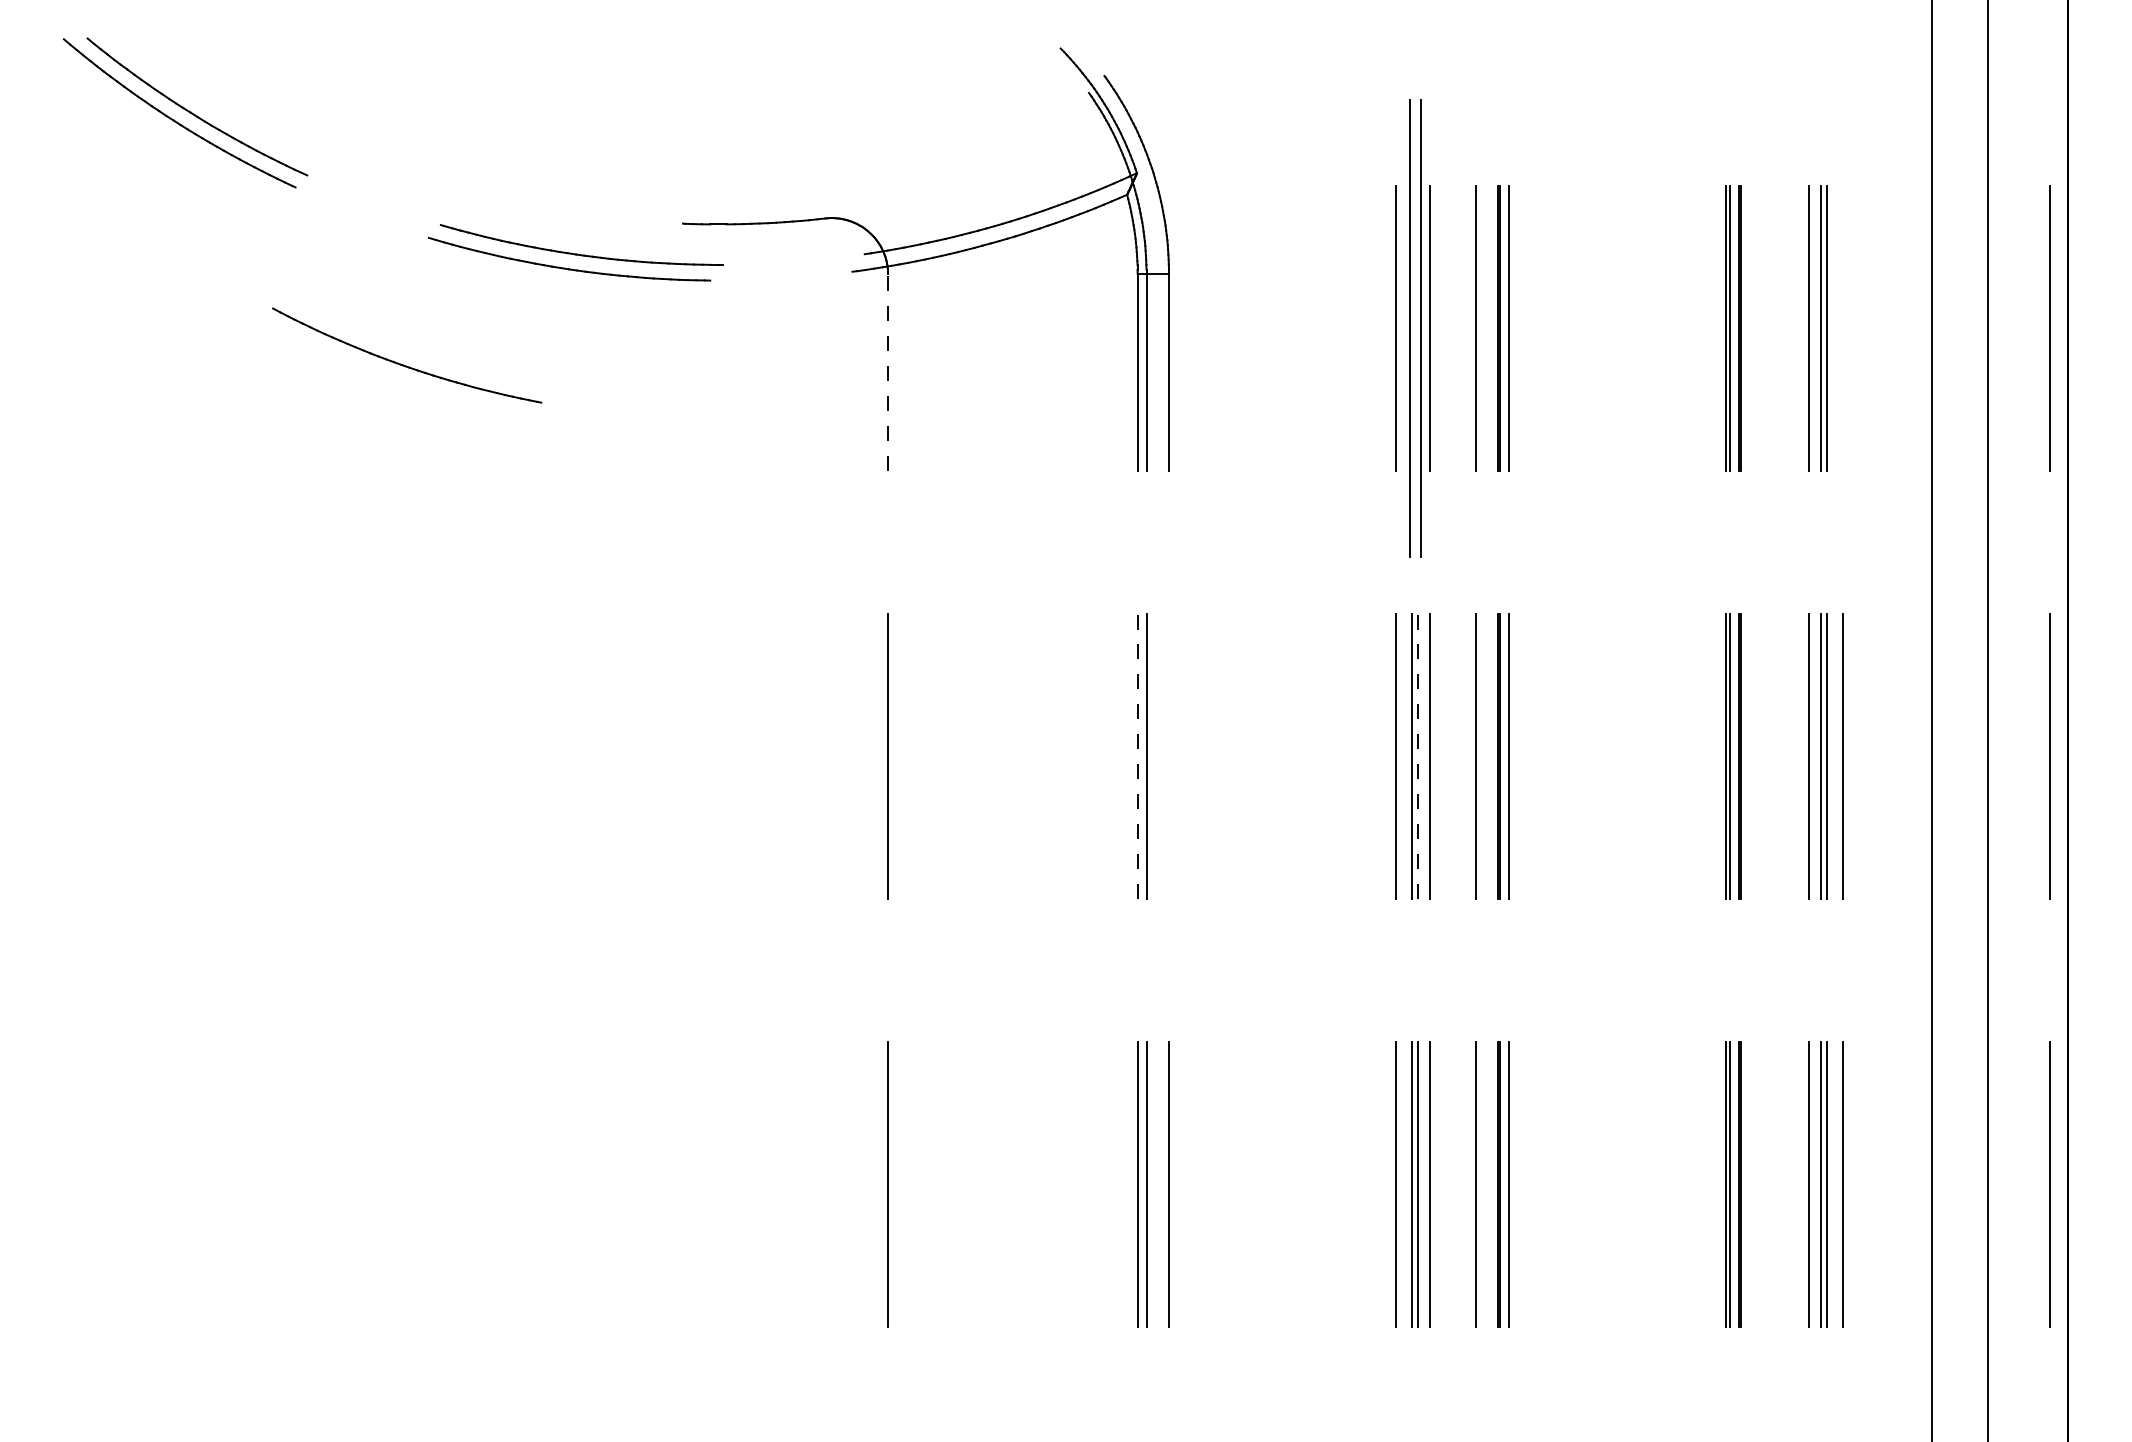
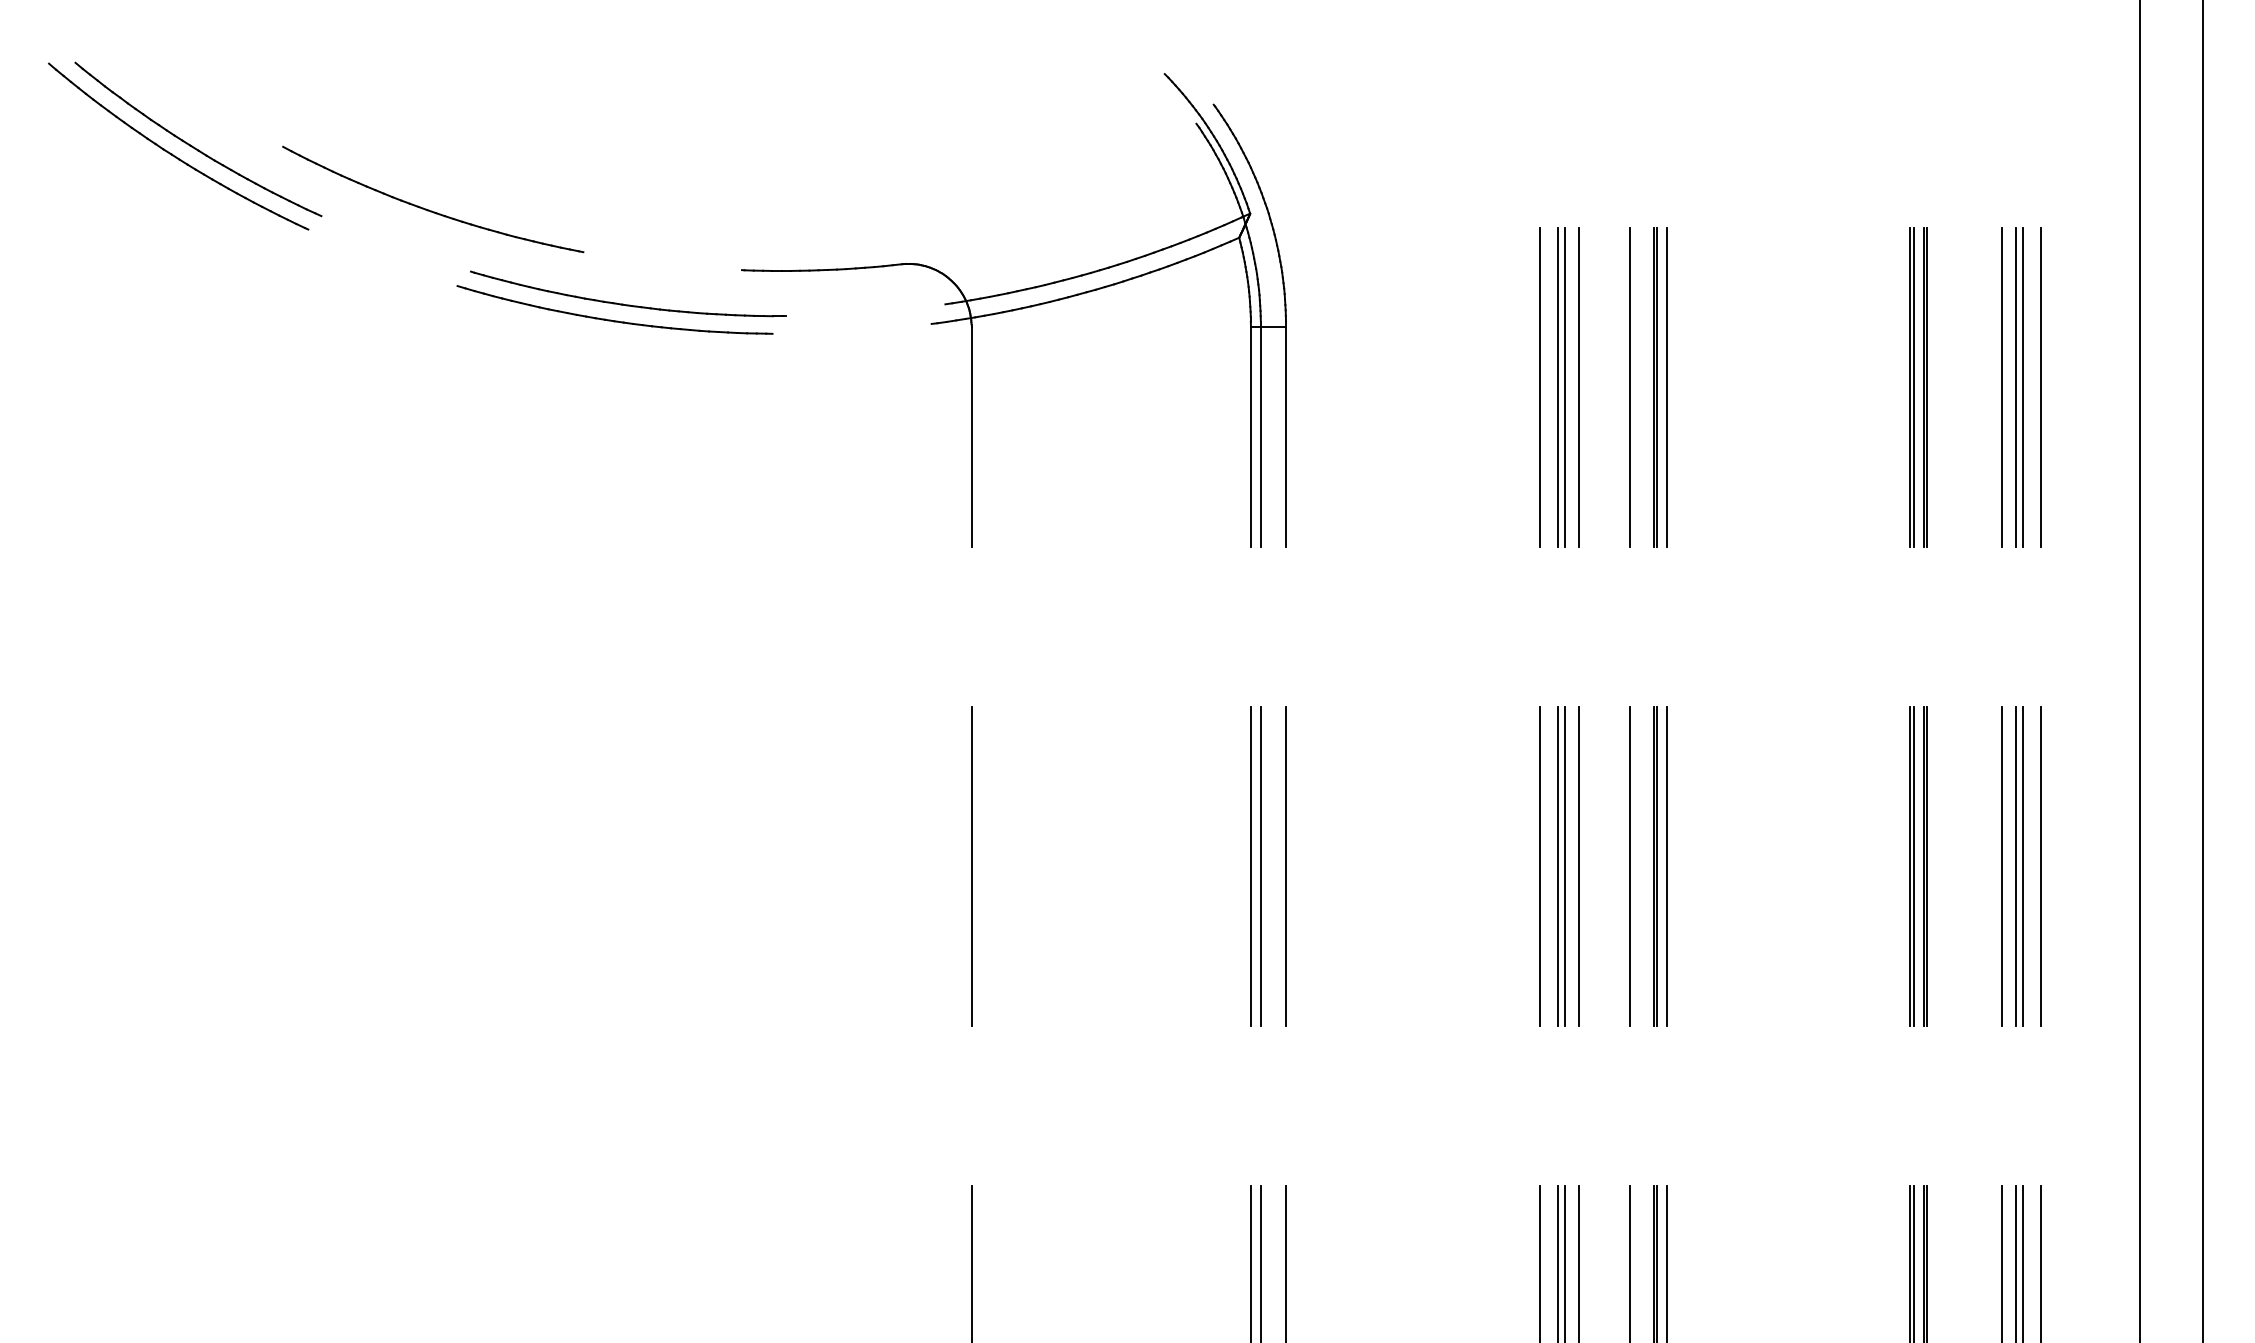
part: (1414, 328) -> (1560, 387), size x0.62
line: (1843, 328) -> (2041, 387), added
part: (403, 364) -> (429, 209), moved
line: (888, 372) -> (972, 436), dashed -> solid
line: (1137, 756) -> (1250, 866), dashed -> solid
line: (1168, 756) -> (1285, 866), added
line: (1418, 756) -> (1565, 866), dashed -> solid

